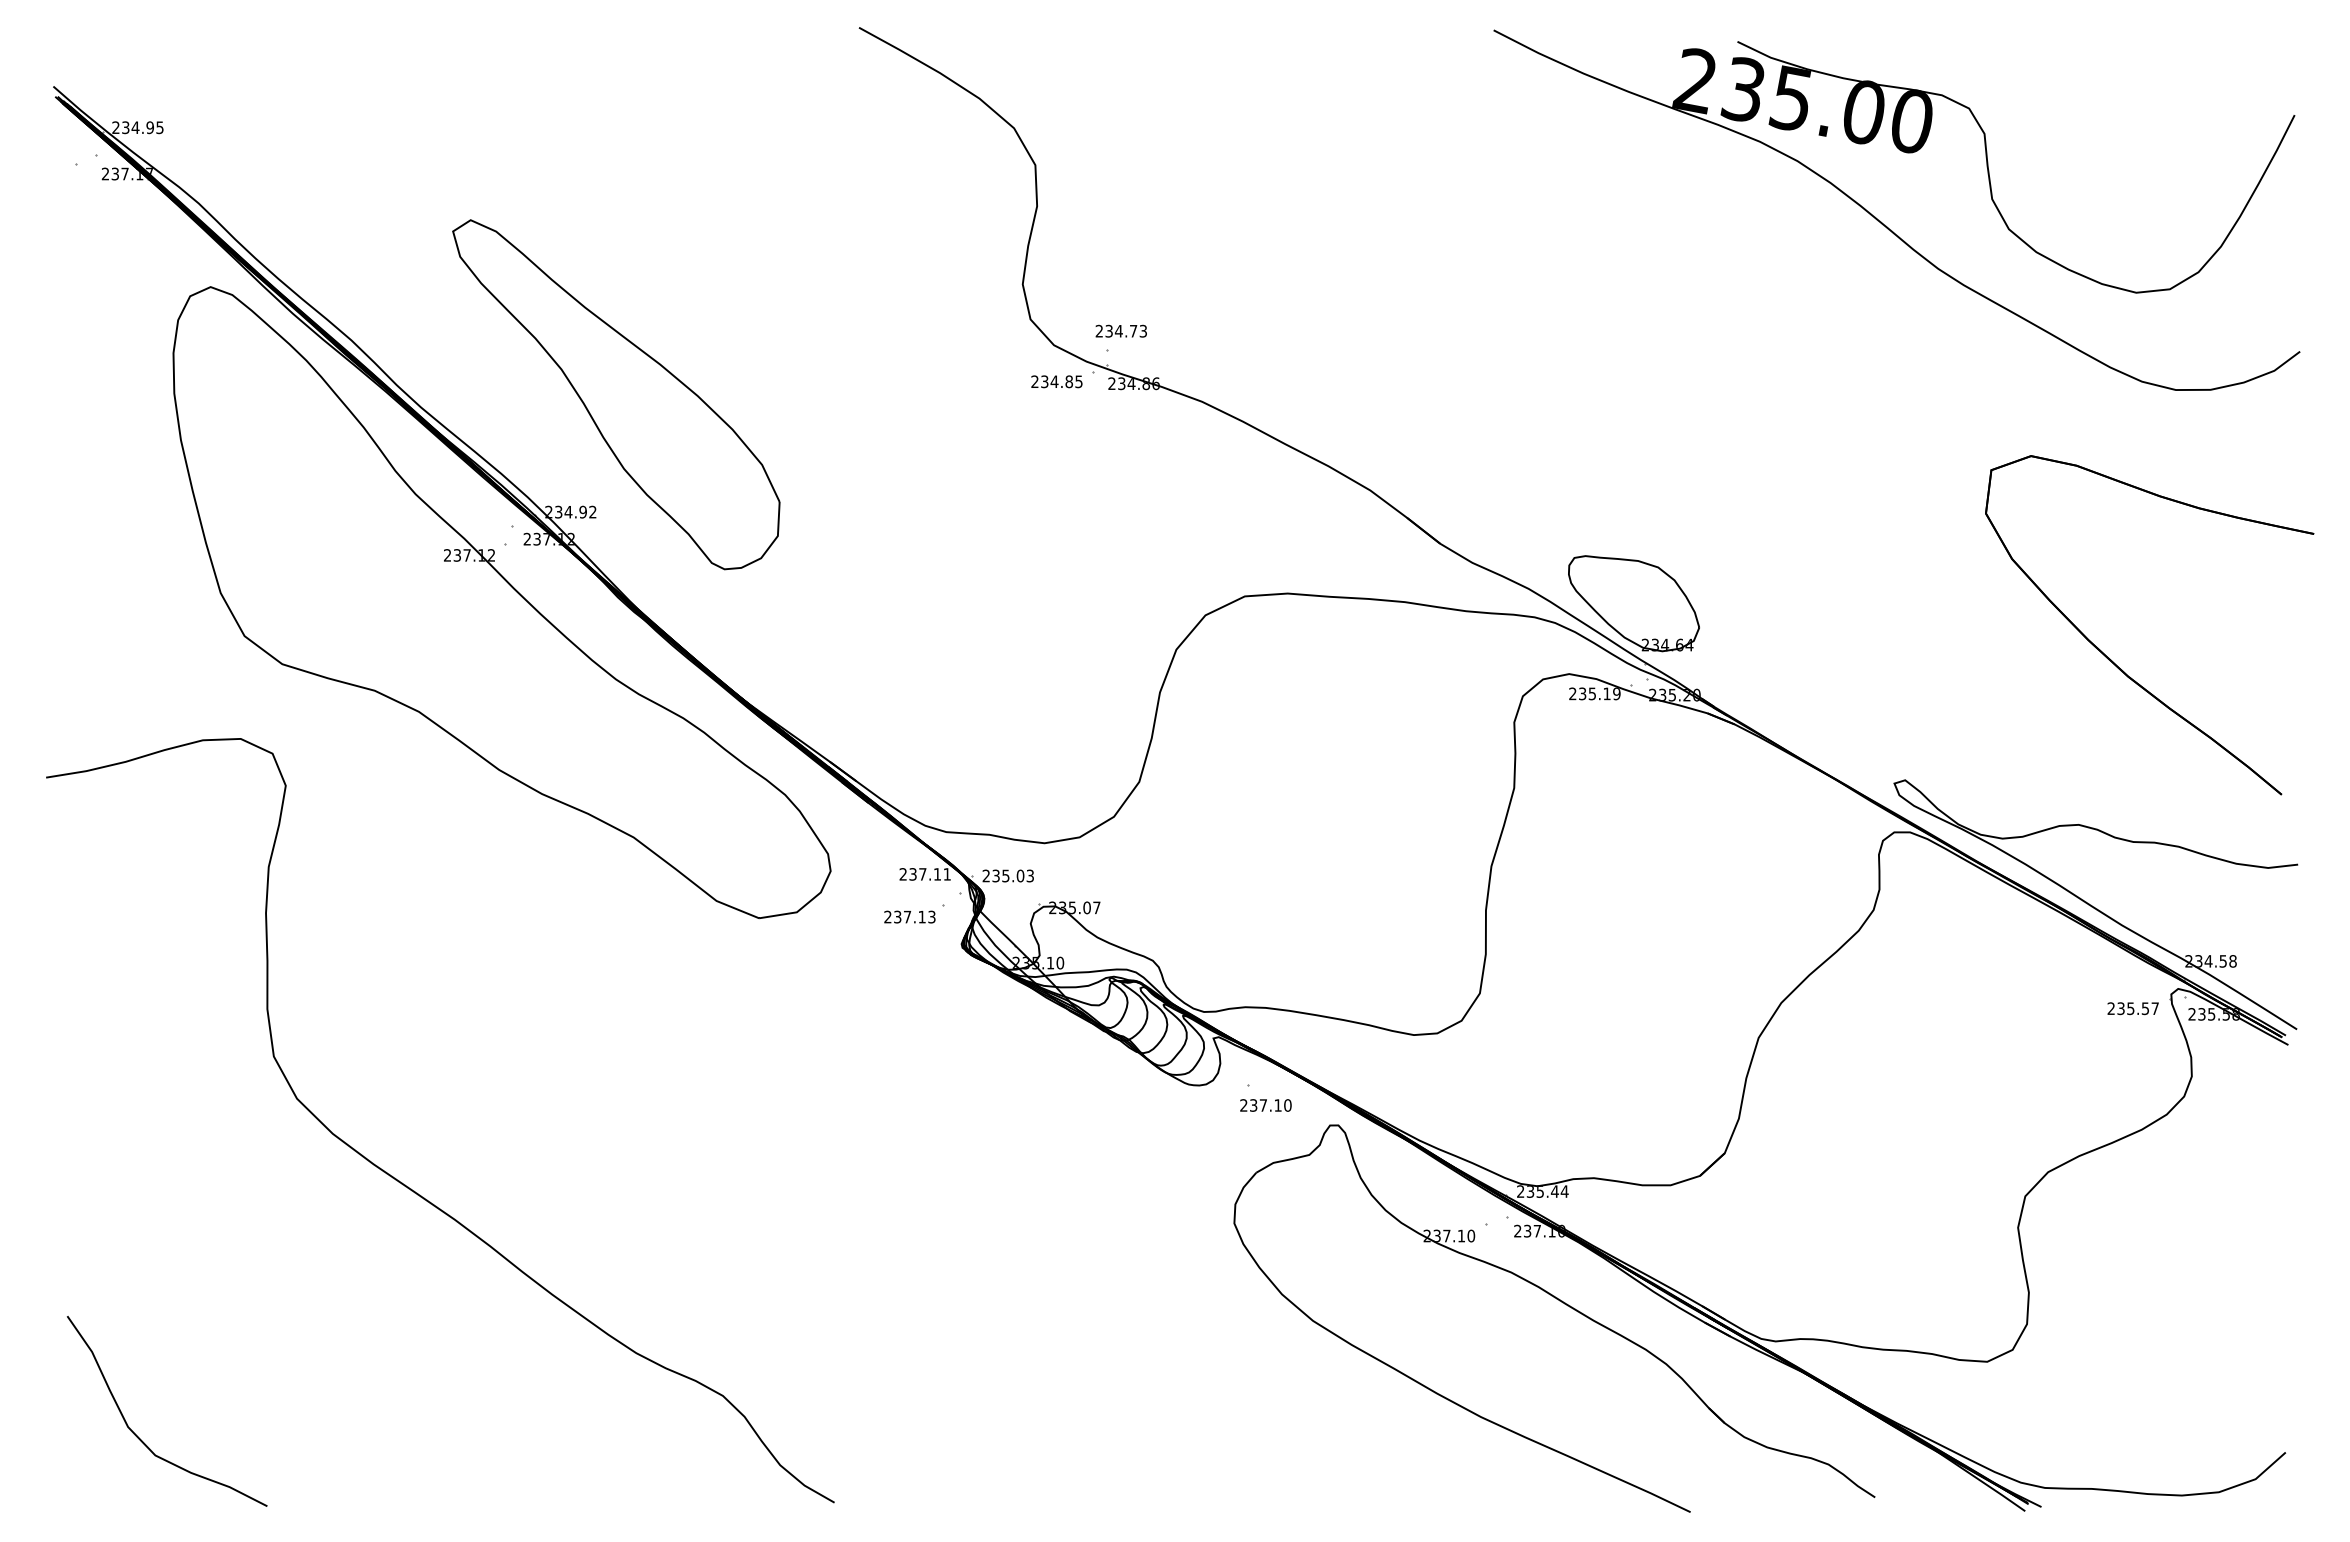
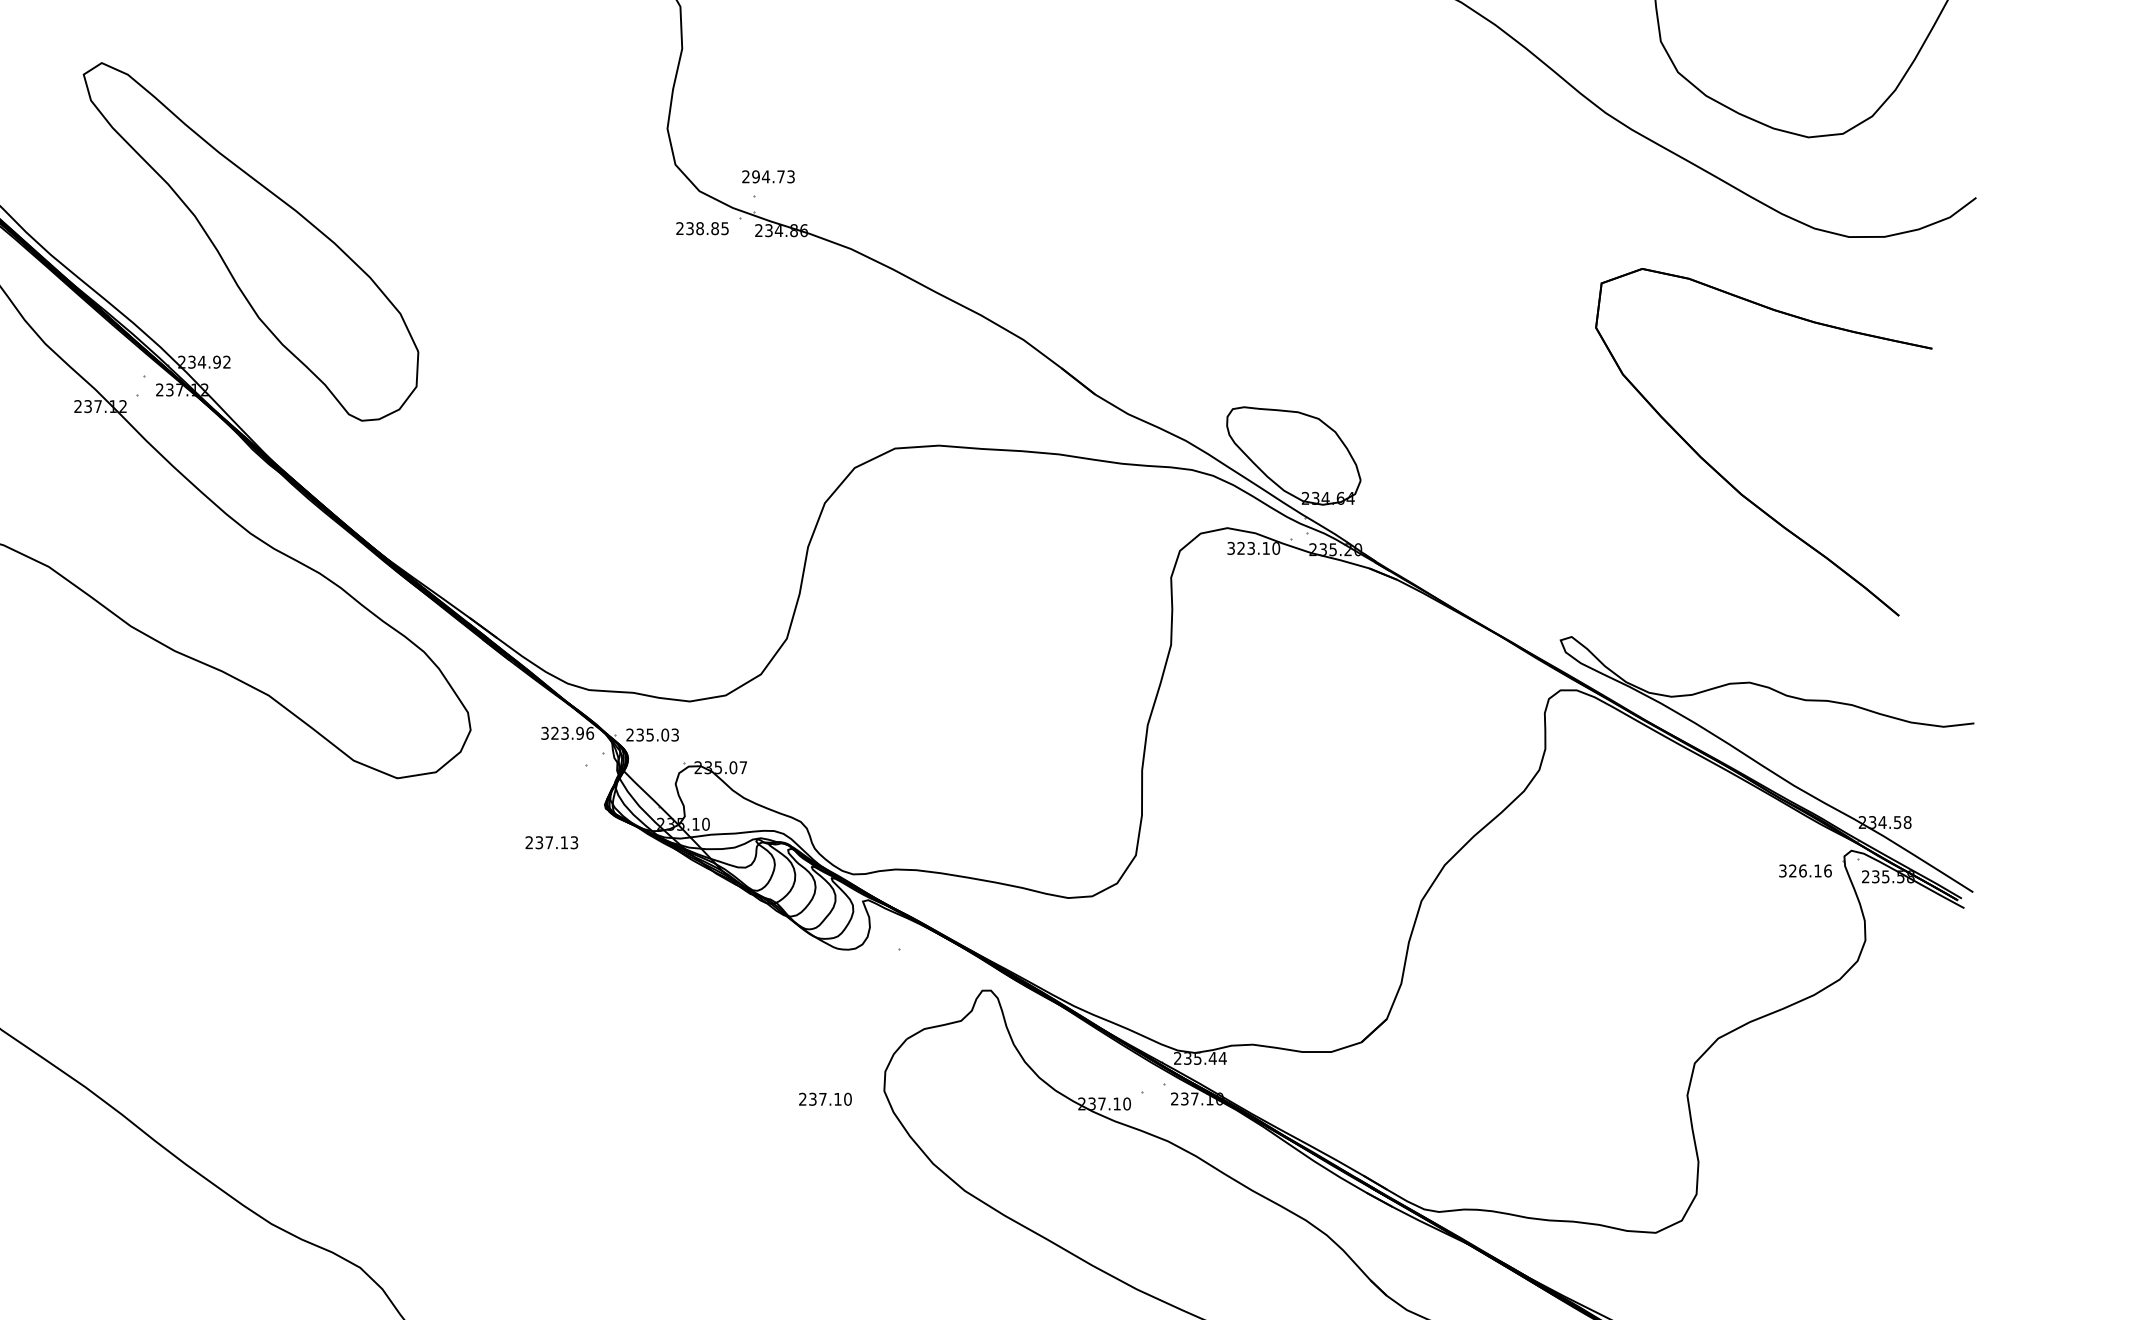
text: (1108, 331) -> (755, 177), 234.73 -> 294.73
text: (1054, 381) -> (700, 228), 234.85 -> 238.85
part: (2113, 661) -> (1726, 479), moved
text: (1594, 693) -> (1253, 548), 235.19 -> 323.10
text: (925, 874) -> (567, 733), 237.11 -> 323.96
text: (909, 916) -> (551, 842), moved
text: (2133, 1008) -> (1805, 870), 235.57 -> 326.16
text: (1265, 1105) -> (825, 1099), moved

